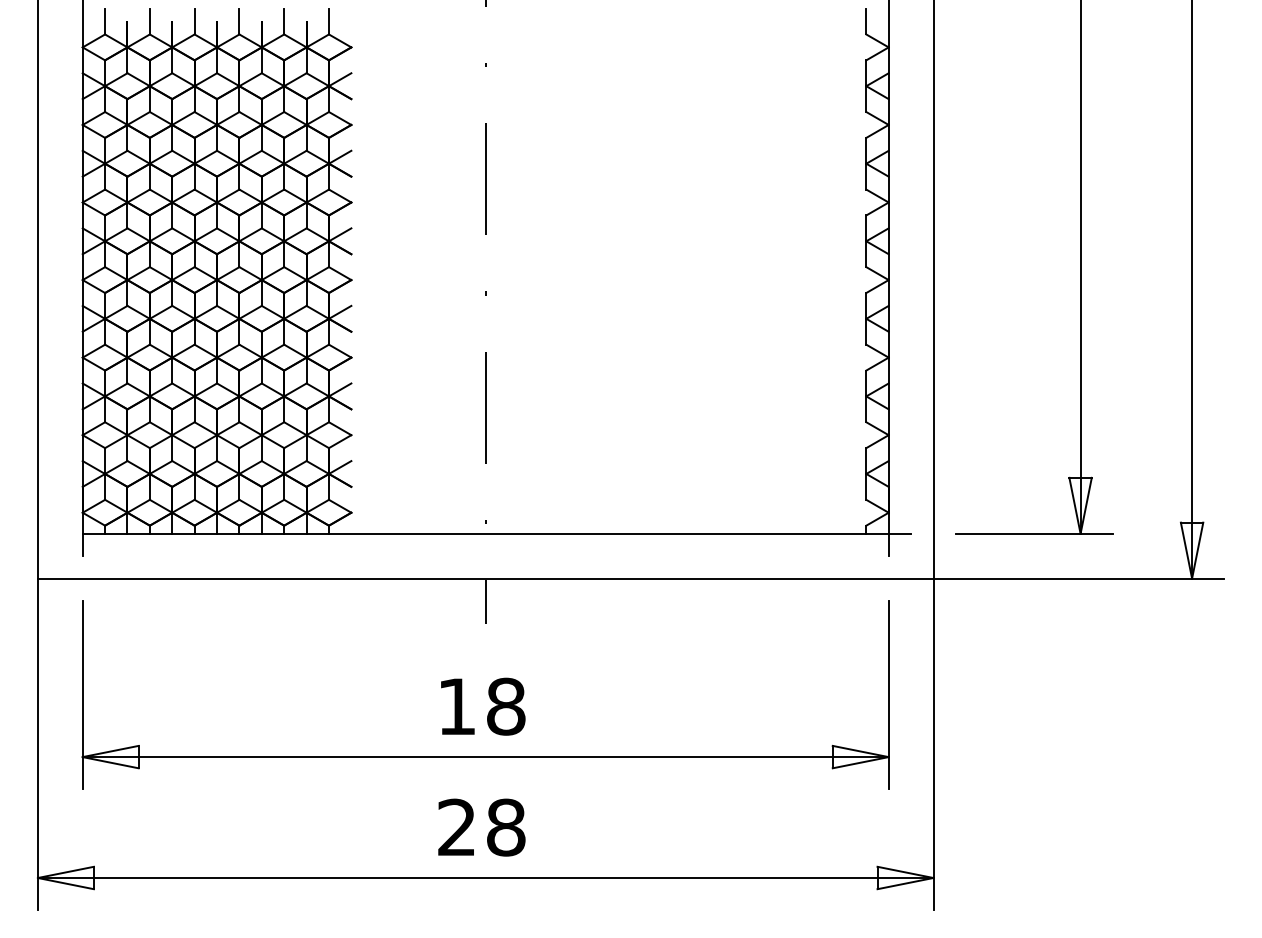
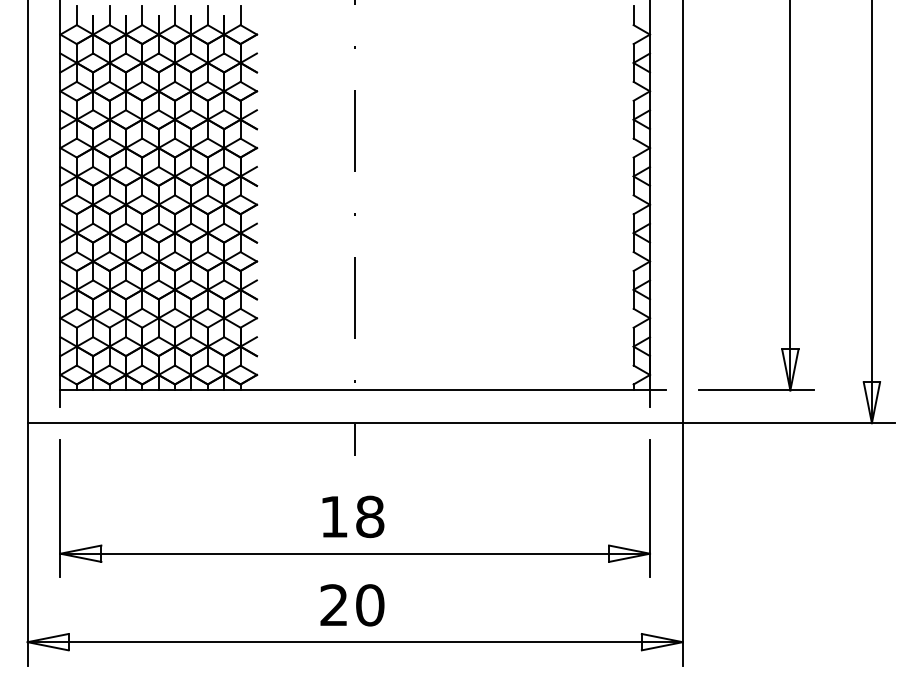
text: (506, 827) -> (370, 605), 28 -> 20

